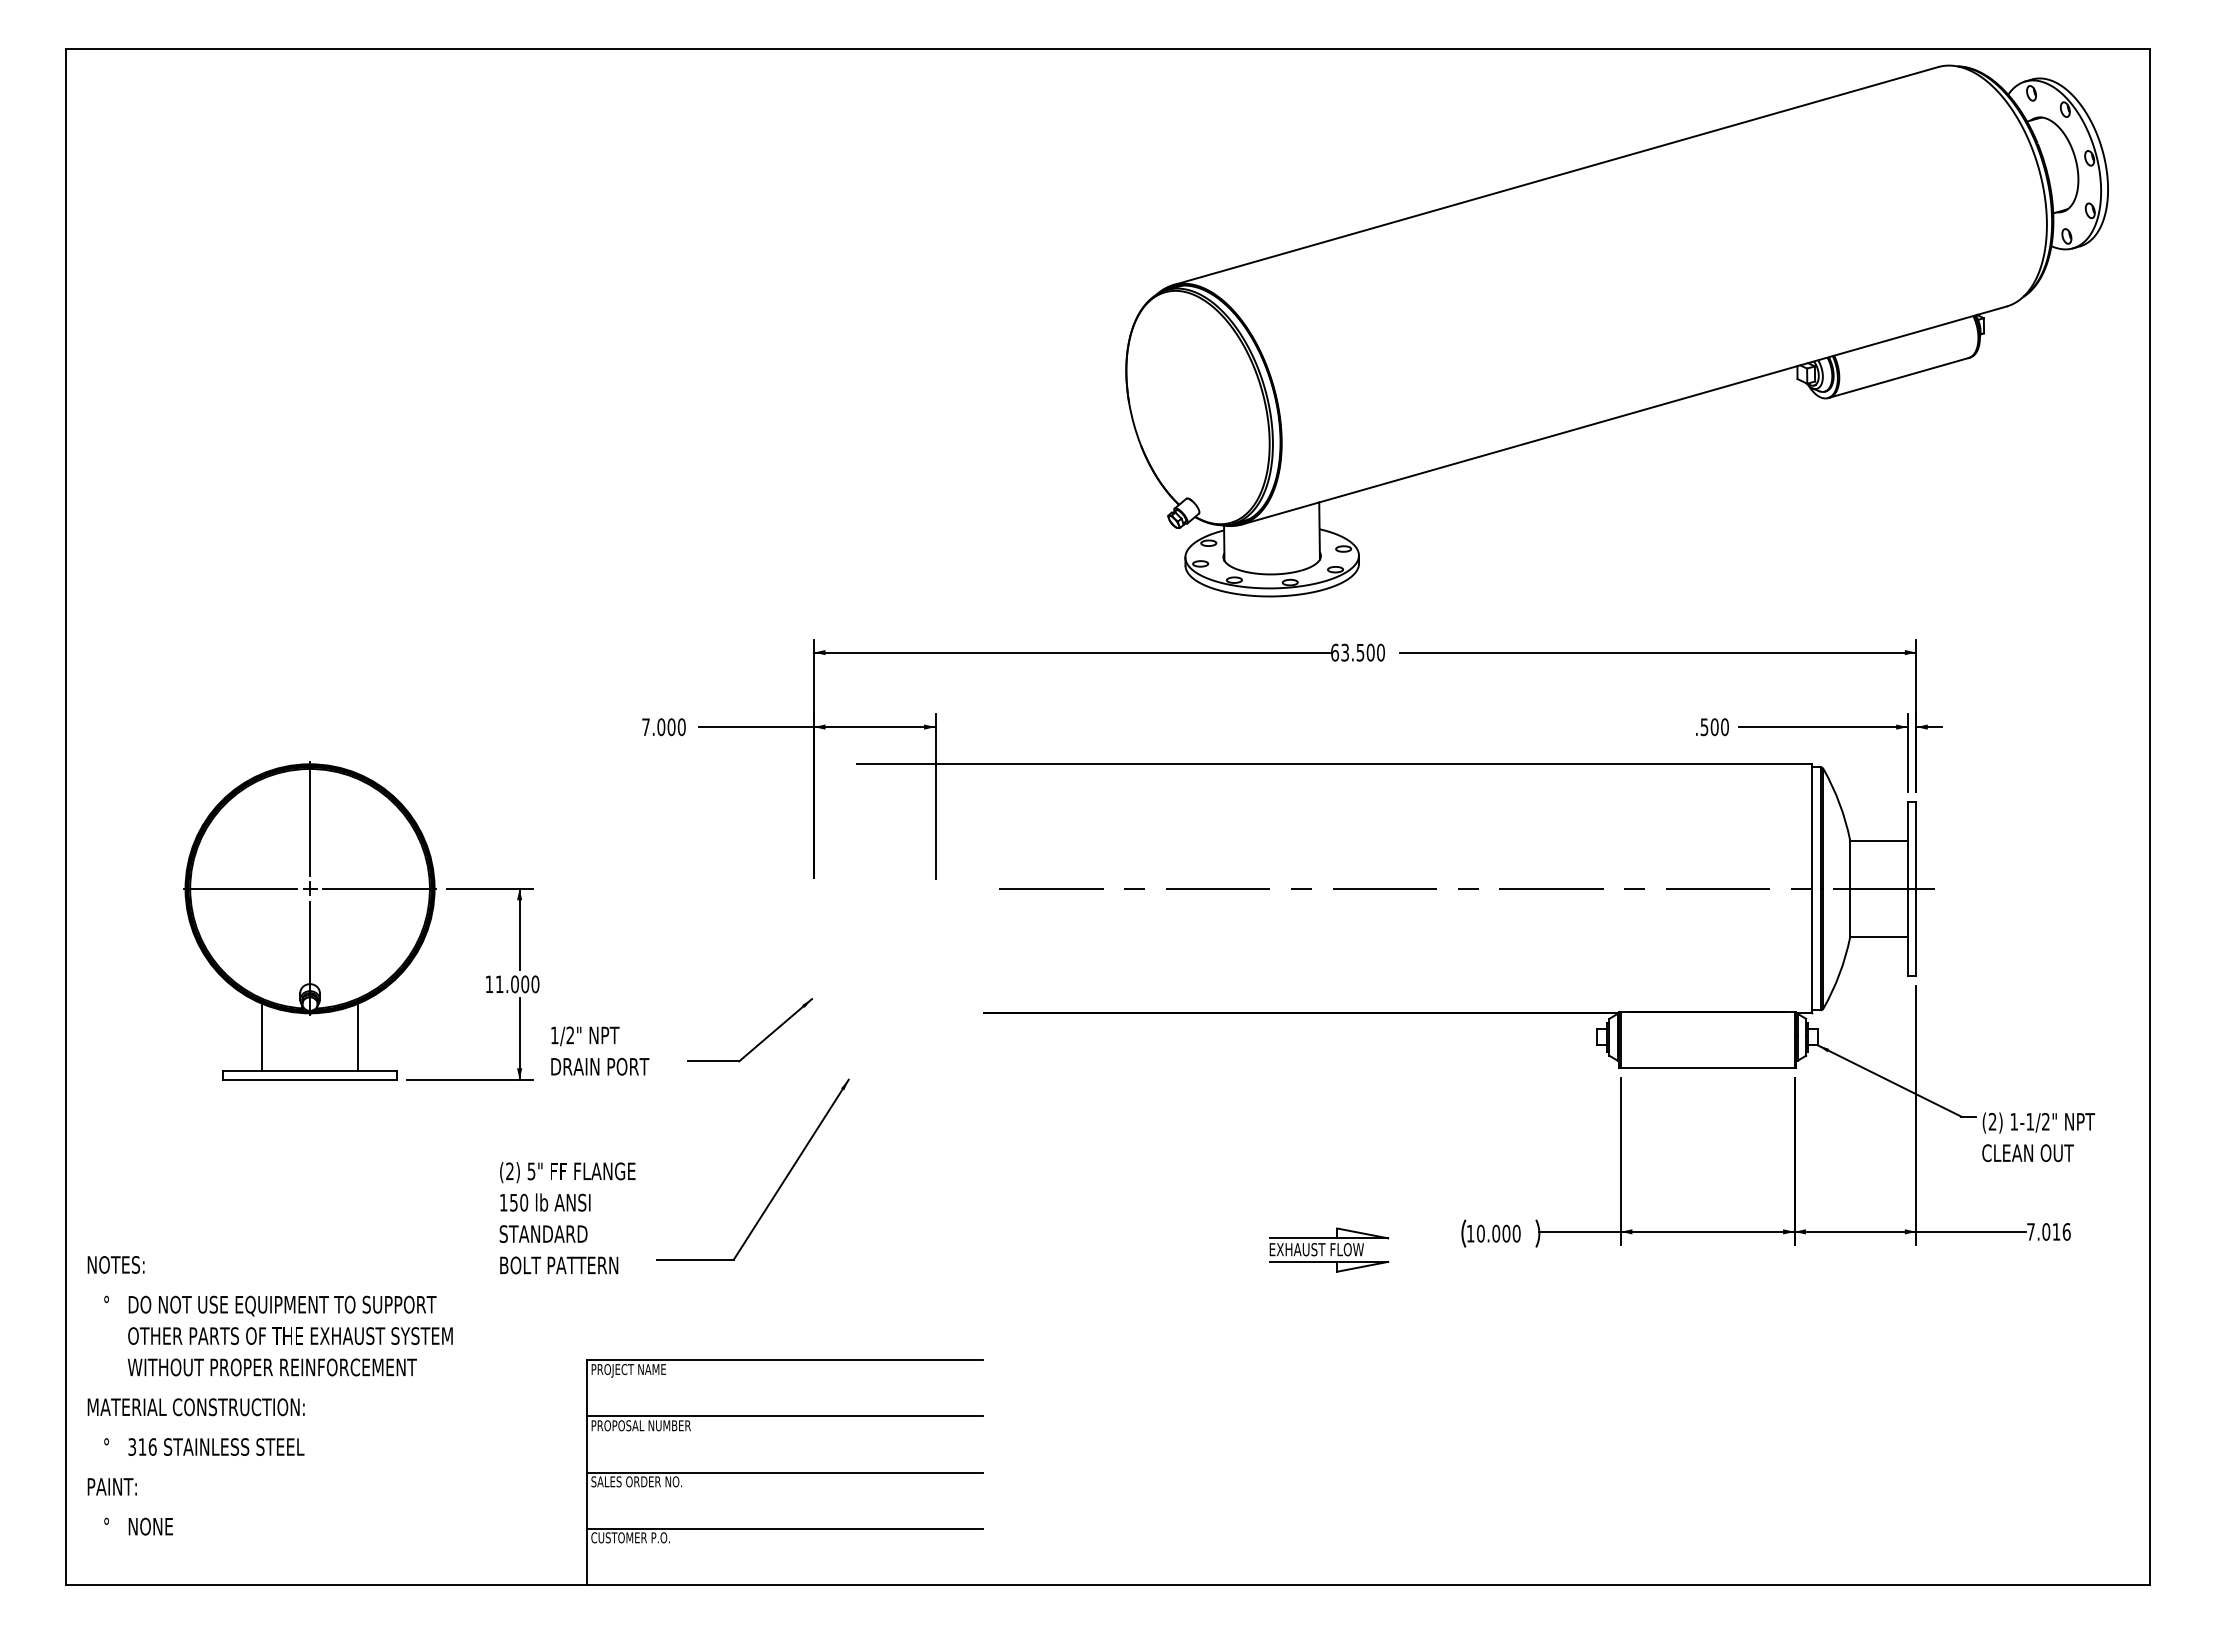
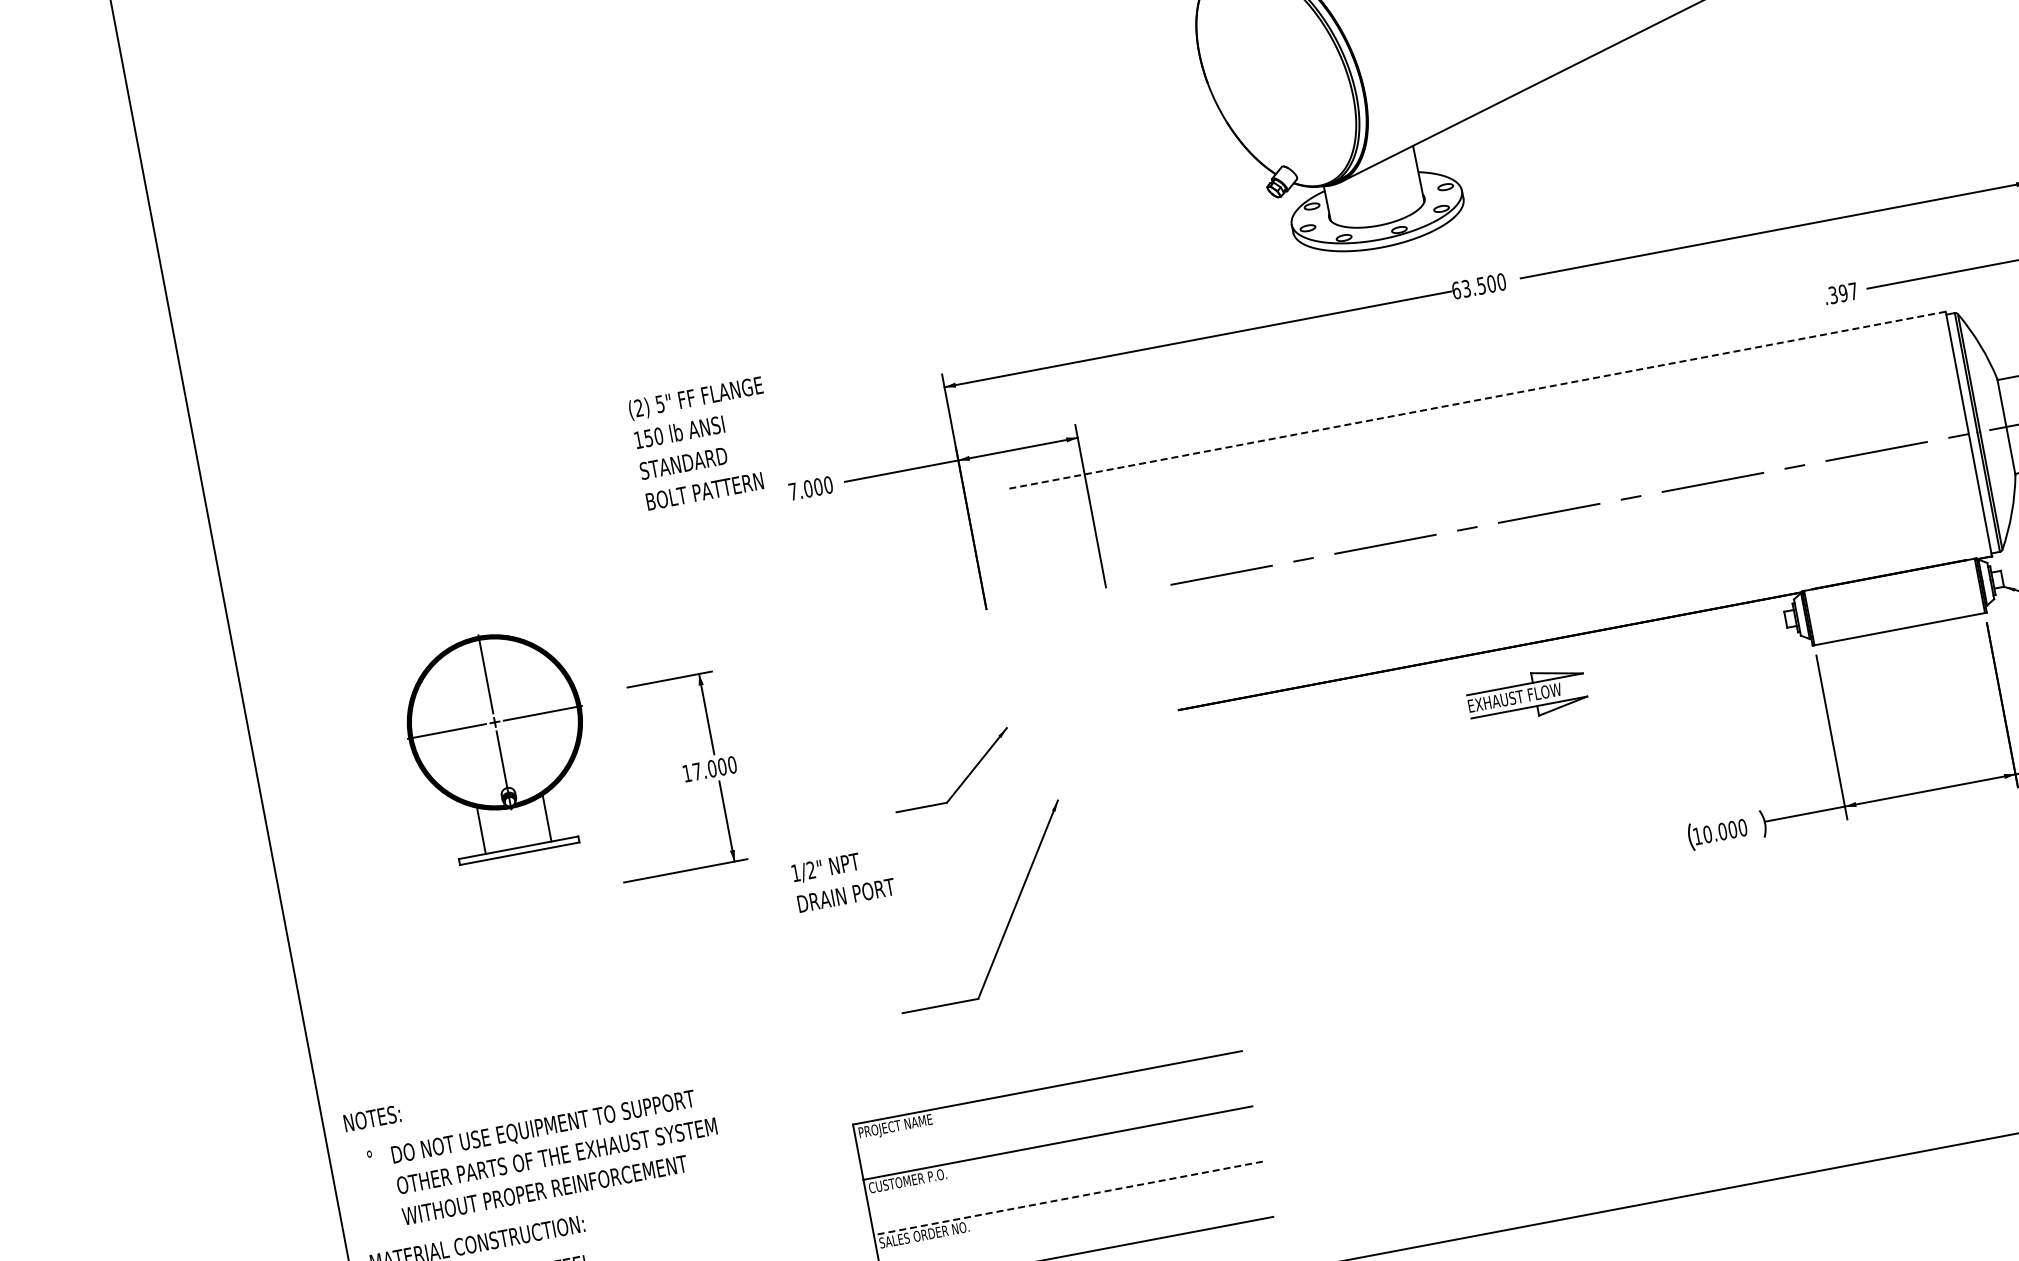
text: (1714, 727) -> (1843, 293), .500 -> .397
line: (1334, 764) -> (1476, 400), solid -> dashed
part: (309, 920) -> (498, 744), size x0.7
text: (499, 983) -> (696, 770), 11.000 -> 17.000
text: (600, 1050) -> (843, 879), moved
text: (567, 1218) -> (704, 443), moved
part: (1329, 1249) -> (1527, 695), moved
text: (640, 1425) -> (917, 1178), PROPOSAL NUMBER -> CUSTOMER P.O.
line: (785, 1472) -> (1068, 1198), solid -> dashed

